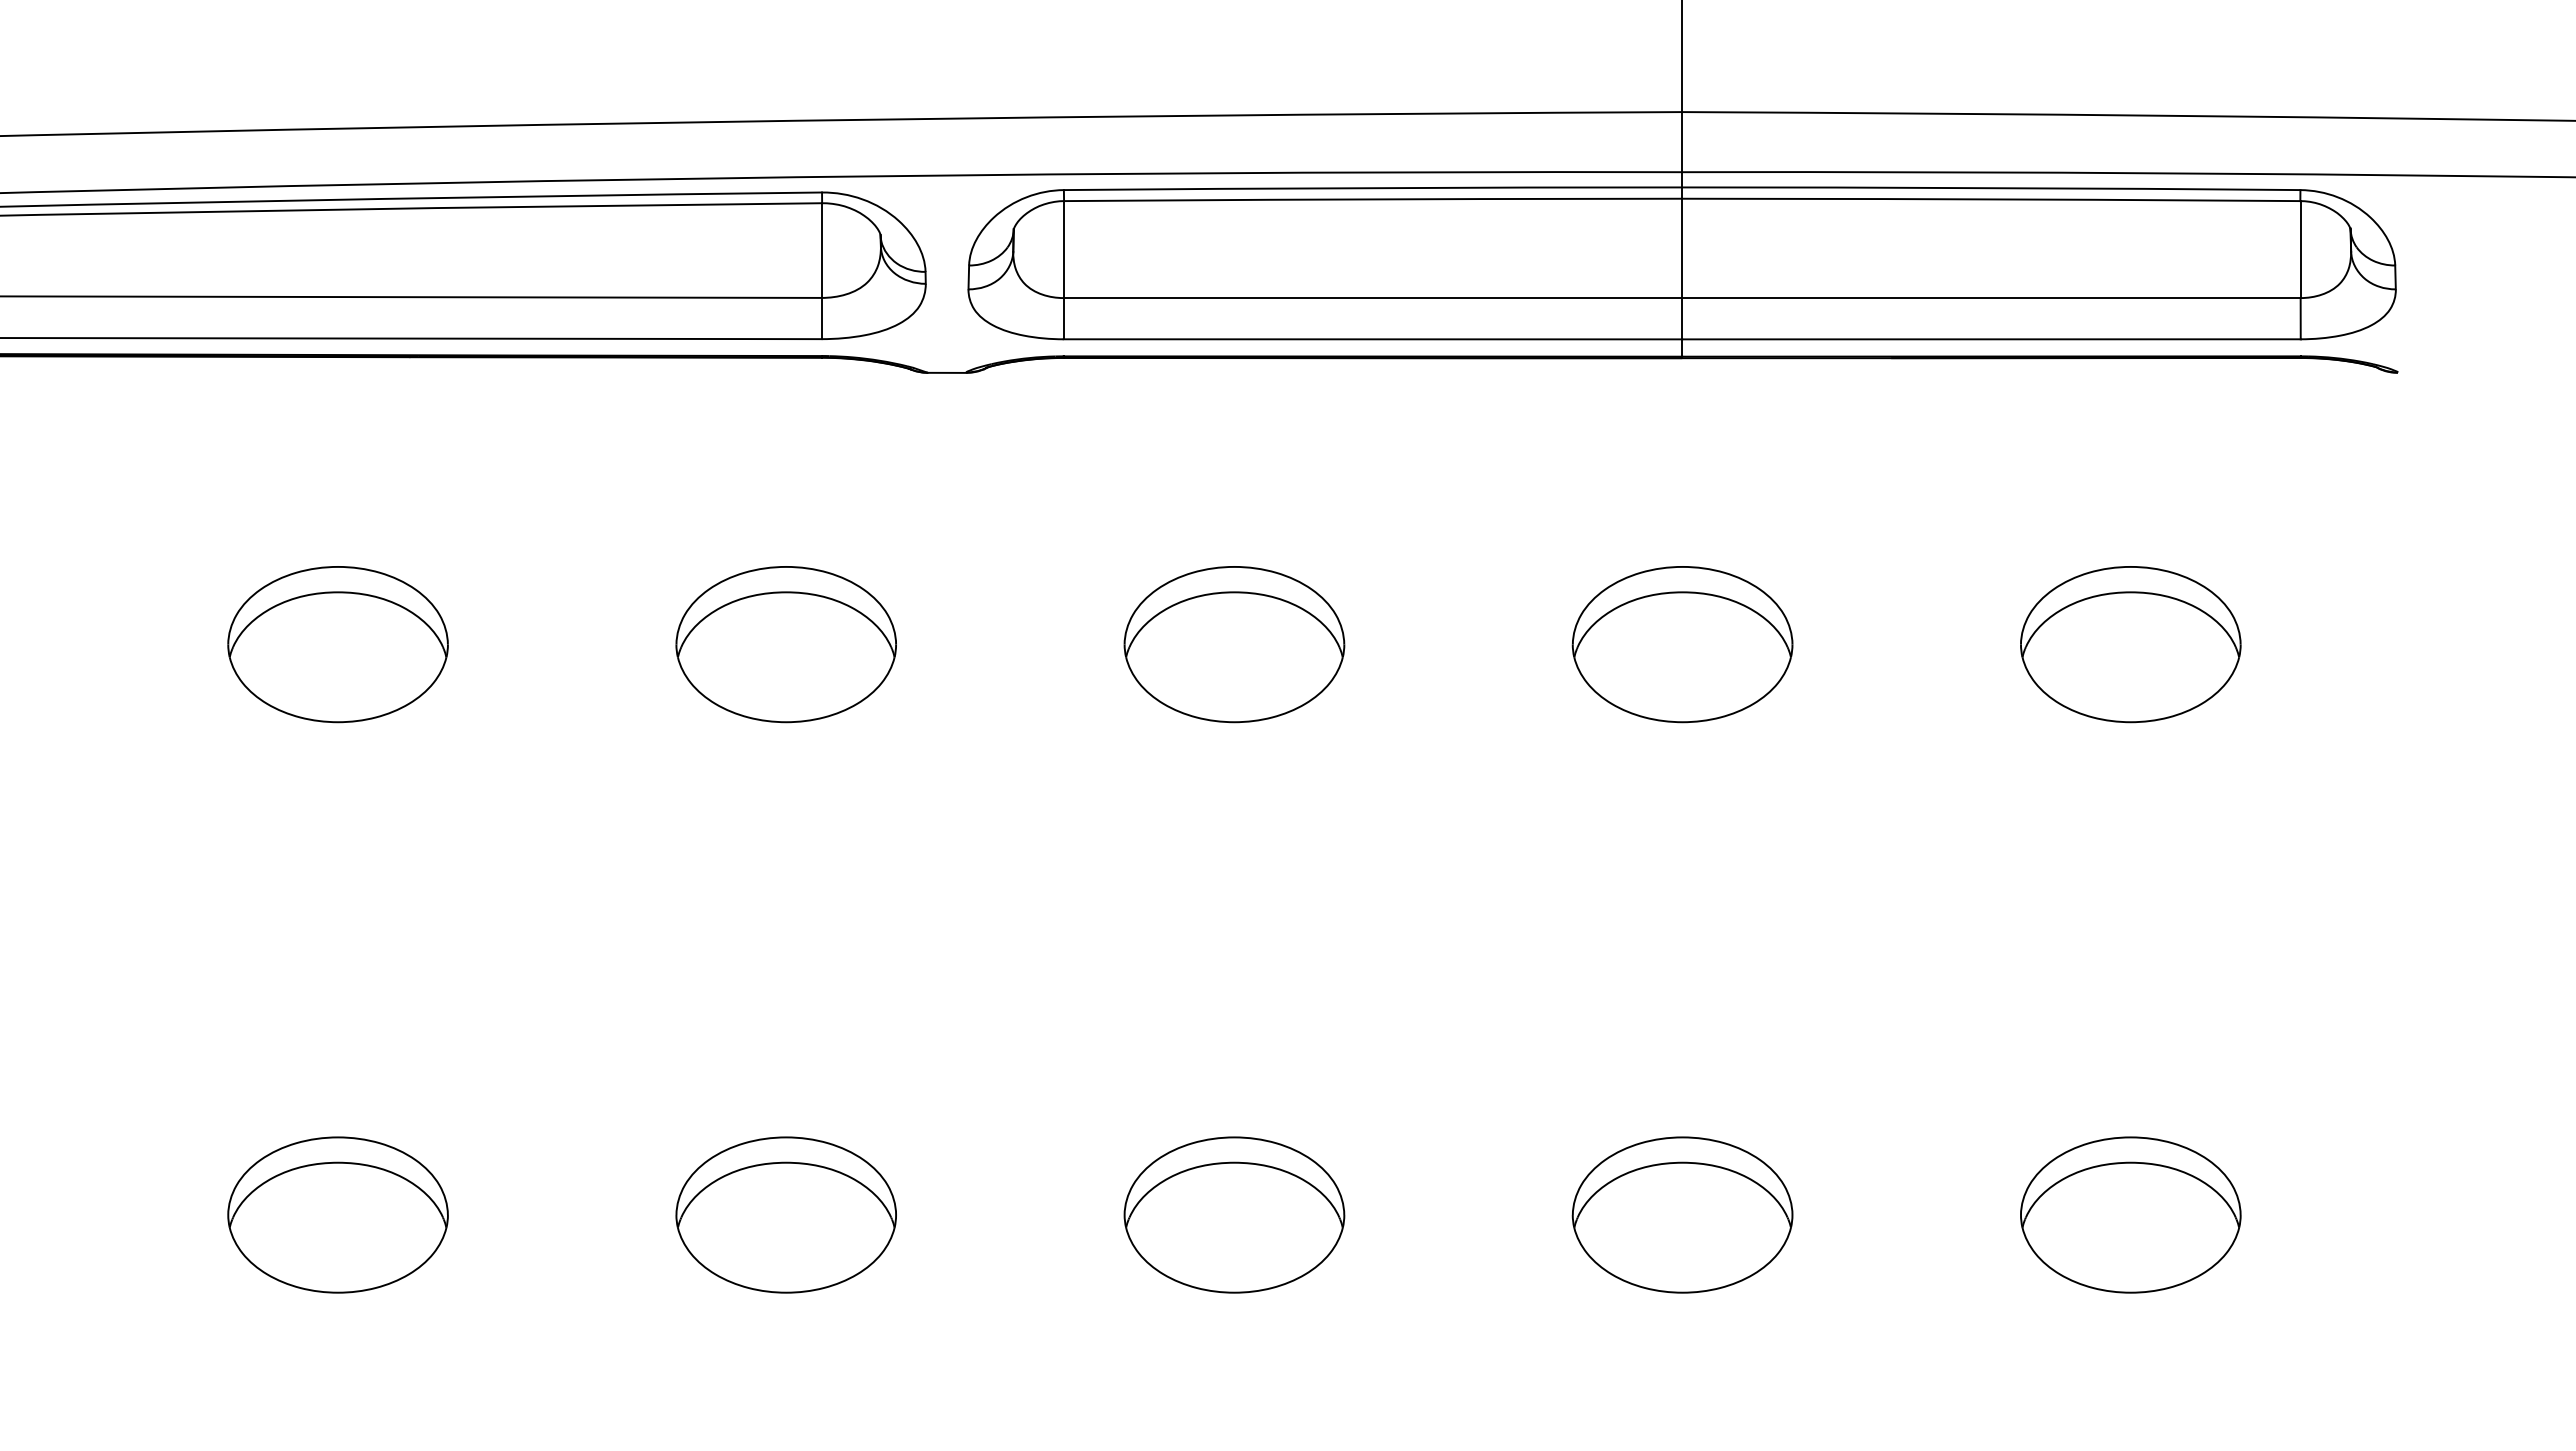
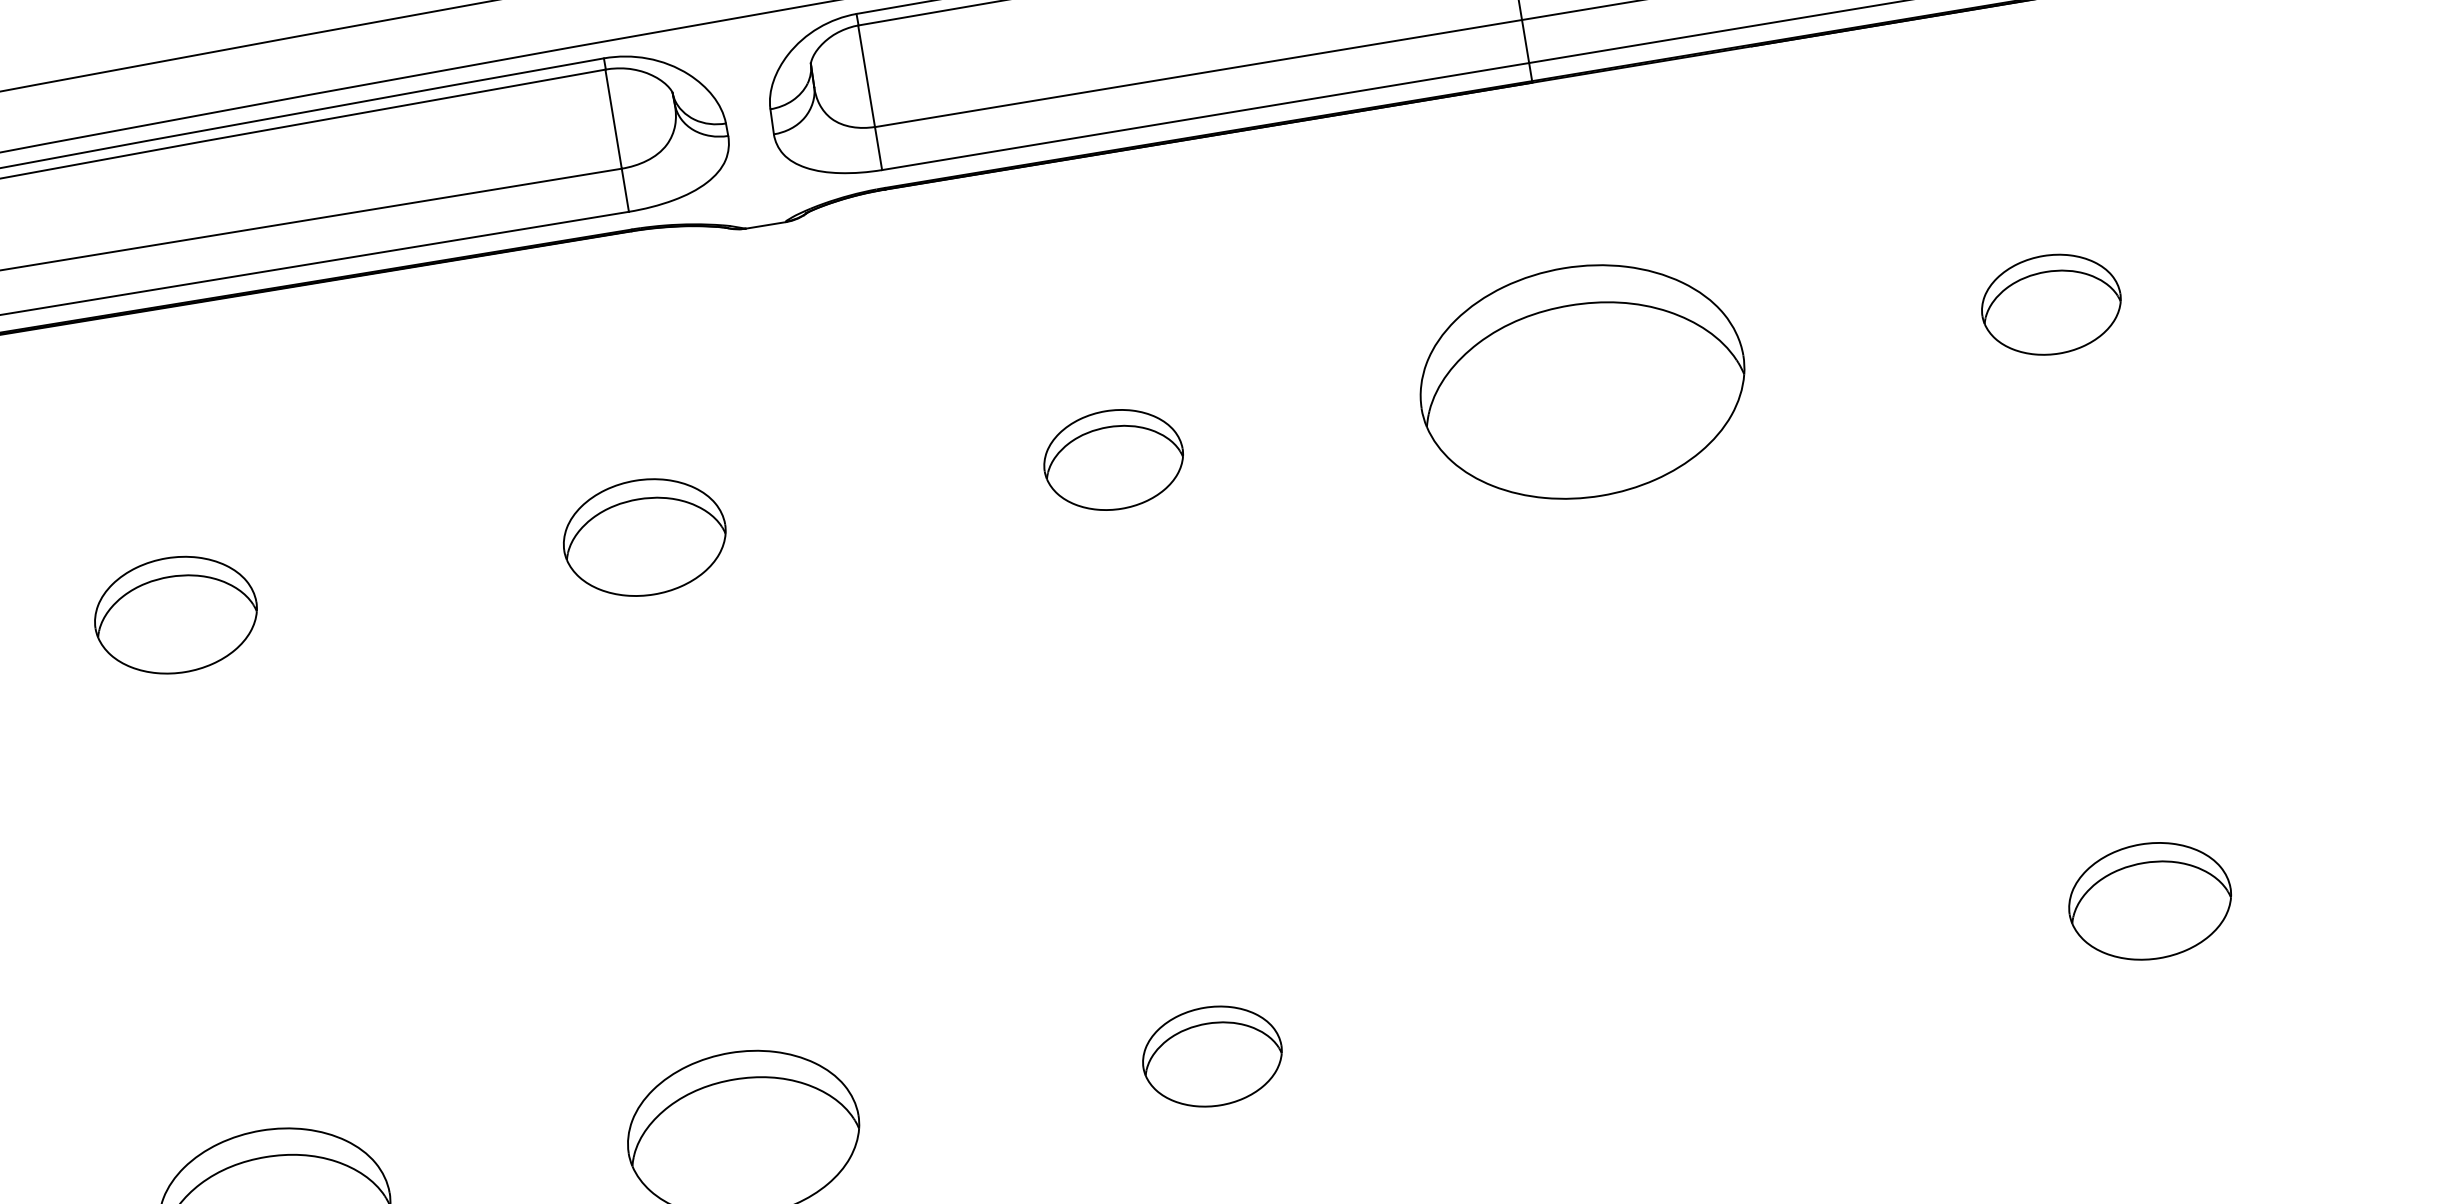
part: (337, 644) -> (175, 615), size x0.7
part: (785, 644) -> (643, 537), size x0.7
part: (1234, 644) -> (1113, 459), size x0.6
part: (1682, 644) -> (1582, 382), size x1.4
part: (2130, 644) -> (2050, 304), size x0.6
part: (1234, 1214) -> (1212, 1056), size x0.6
part: (1682, 1214) -> (1681, 978), removed
part: (2130, 1214) -> (2149, 900), size x0.7

